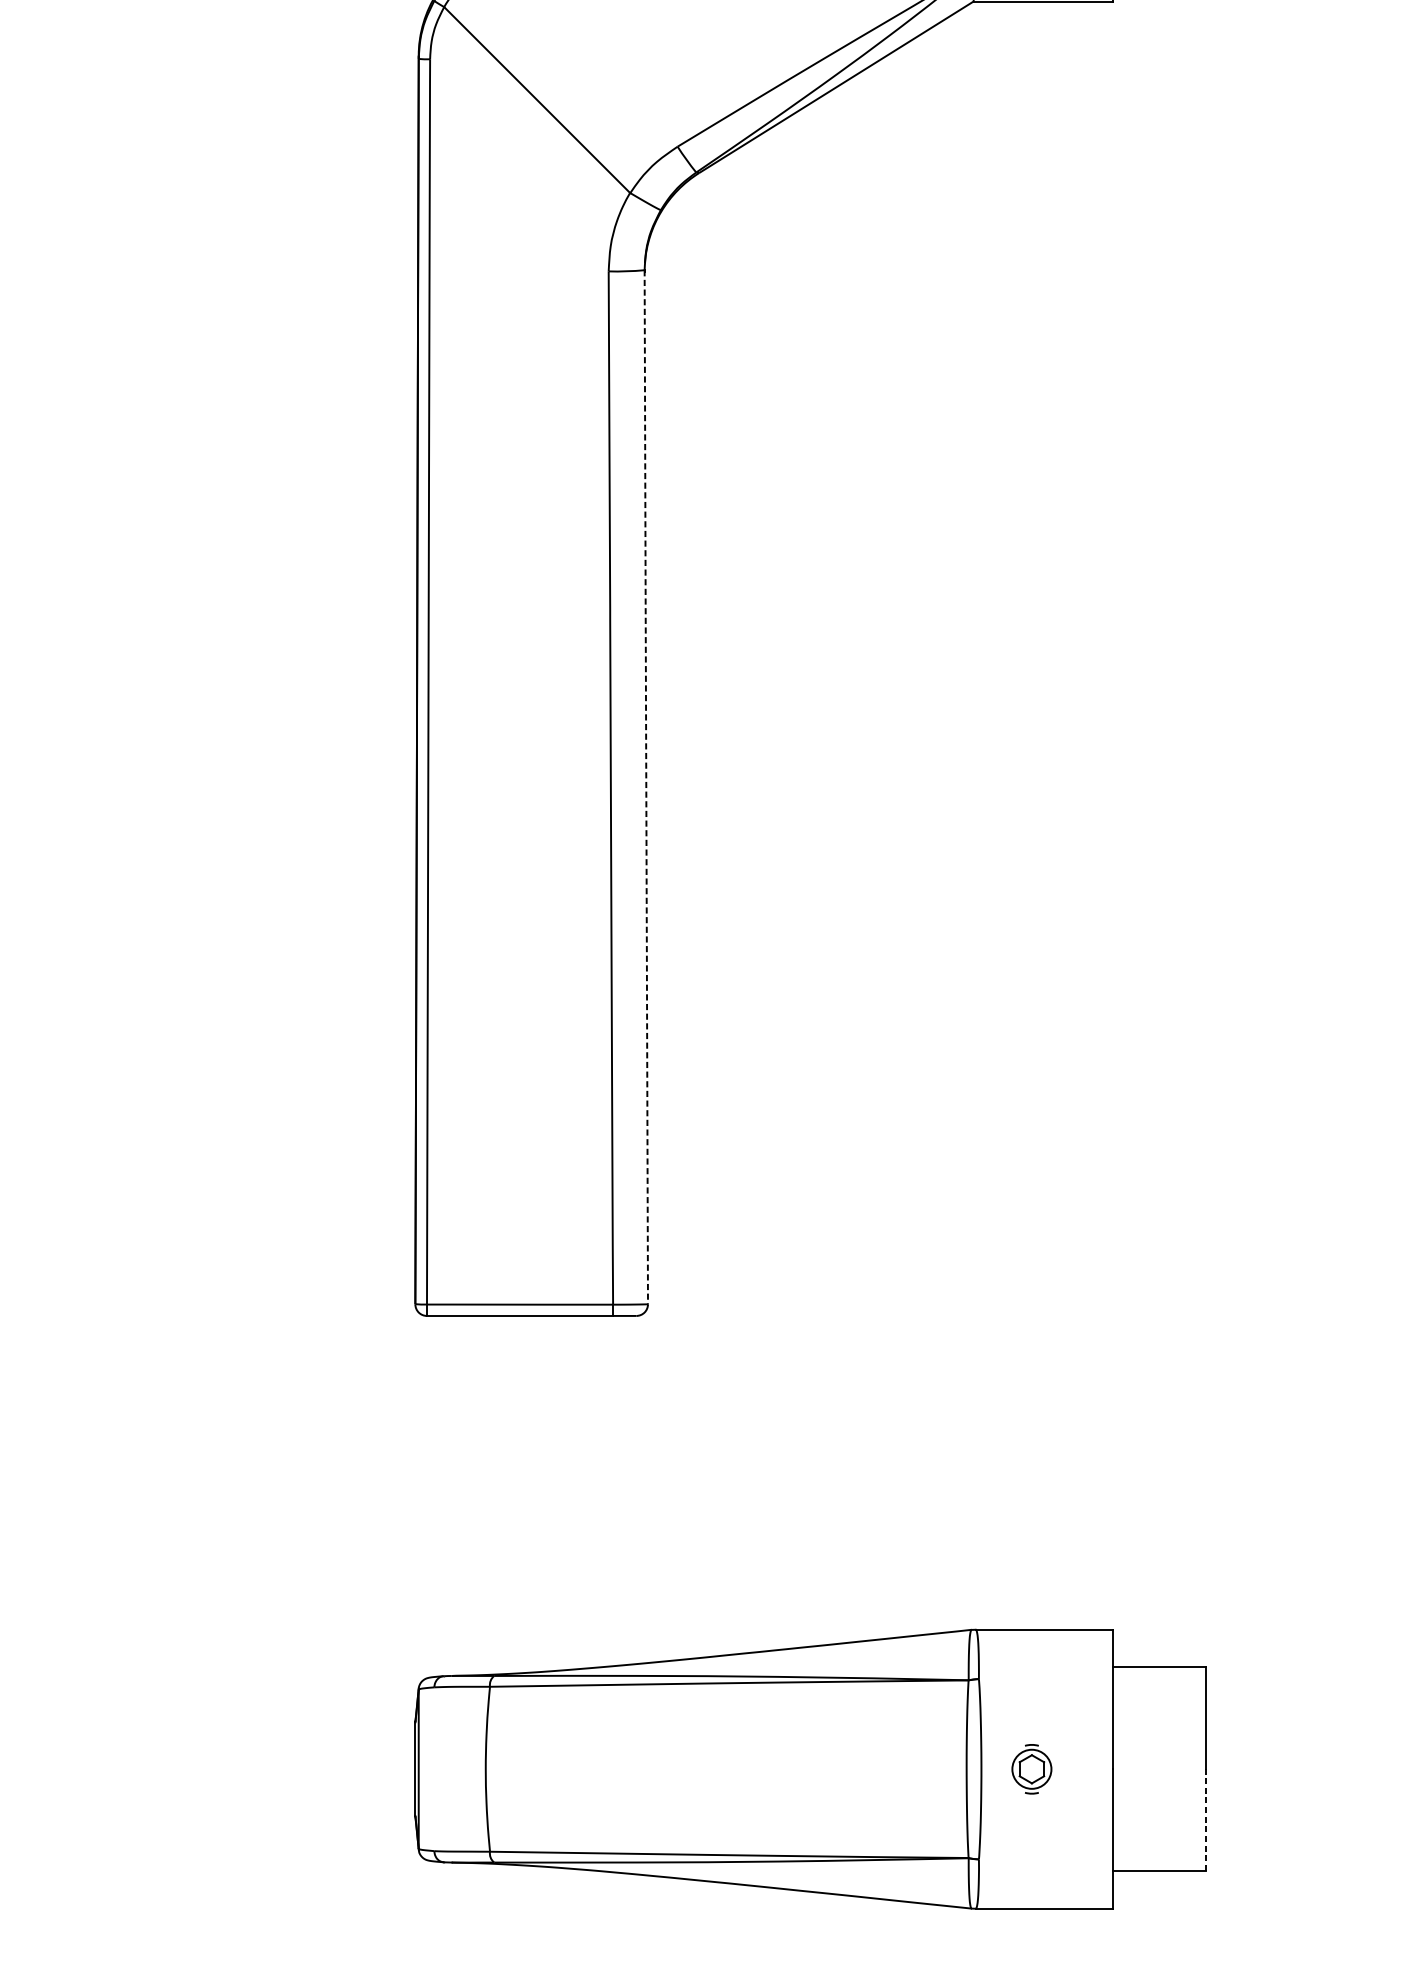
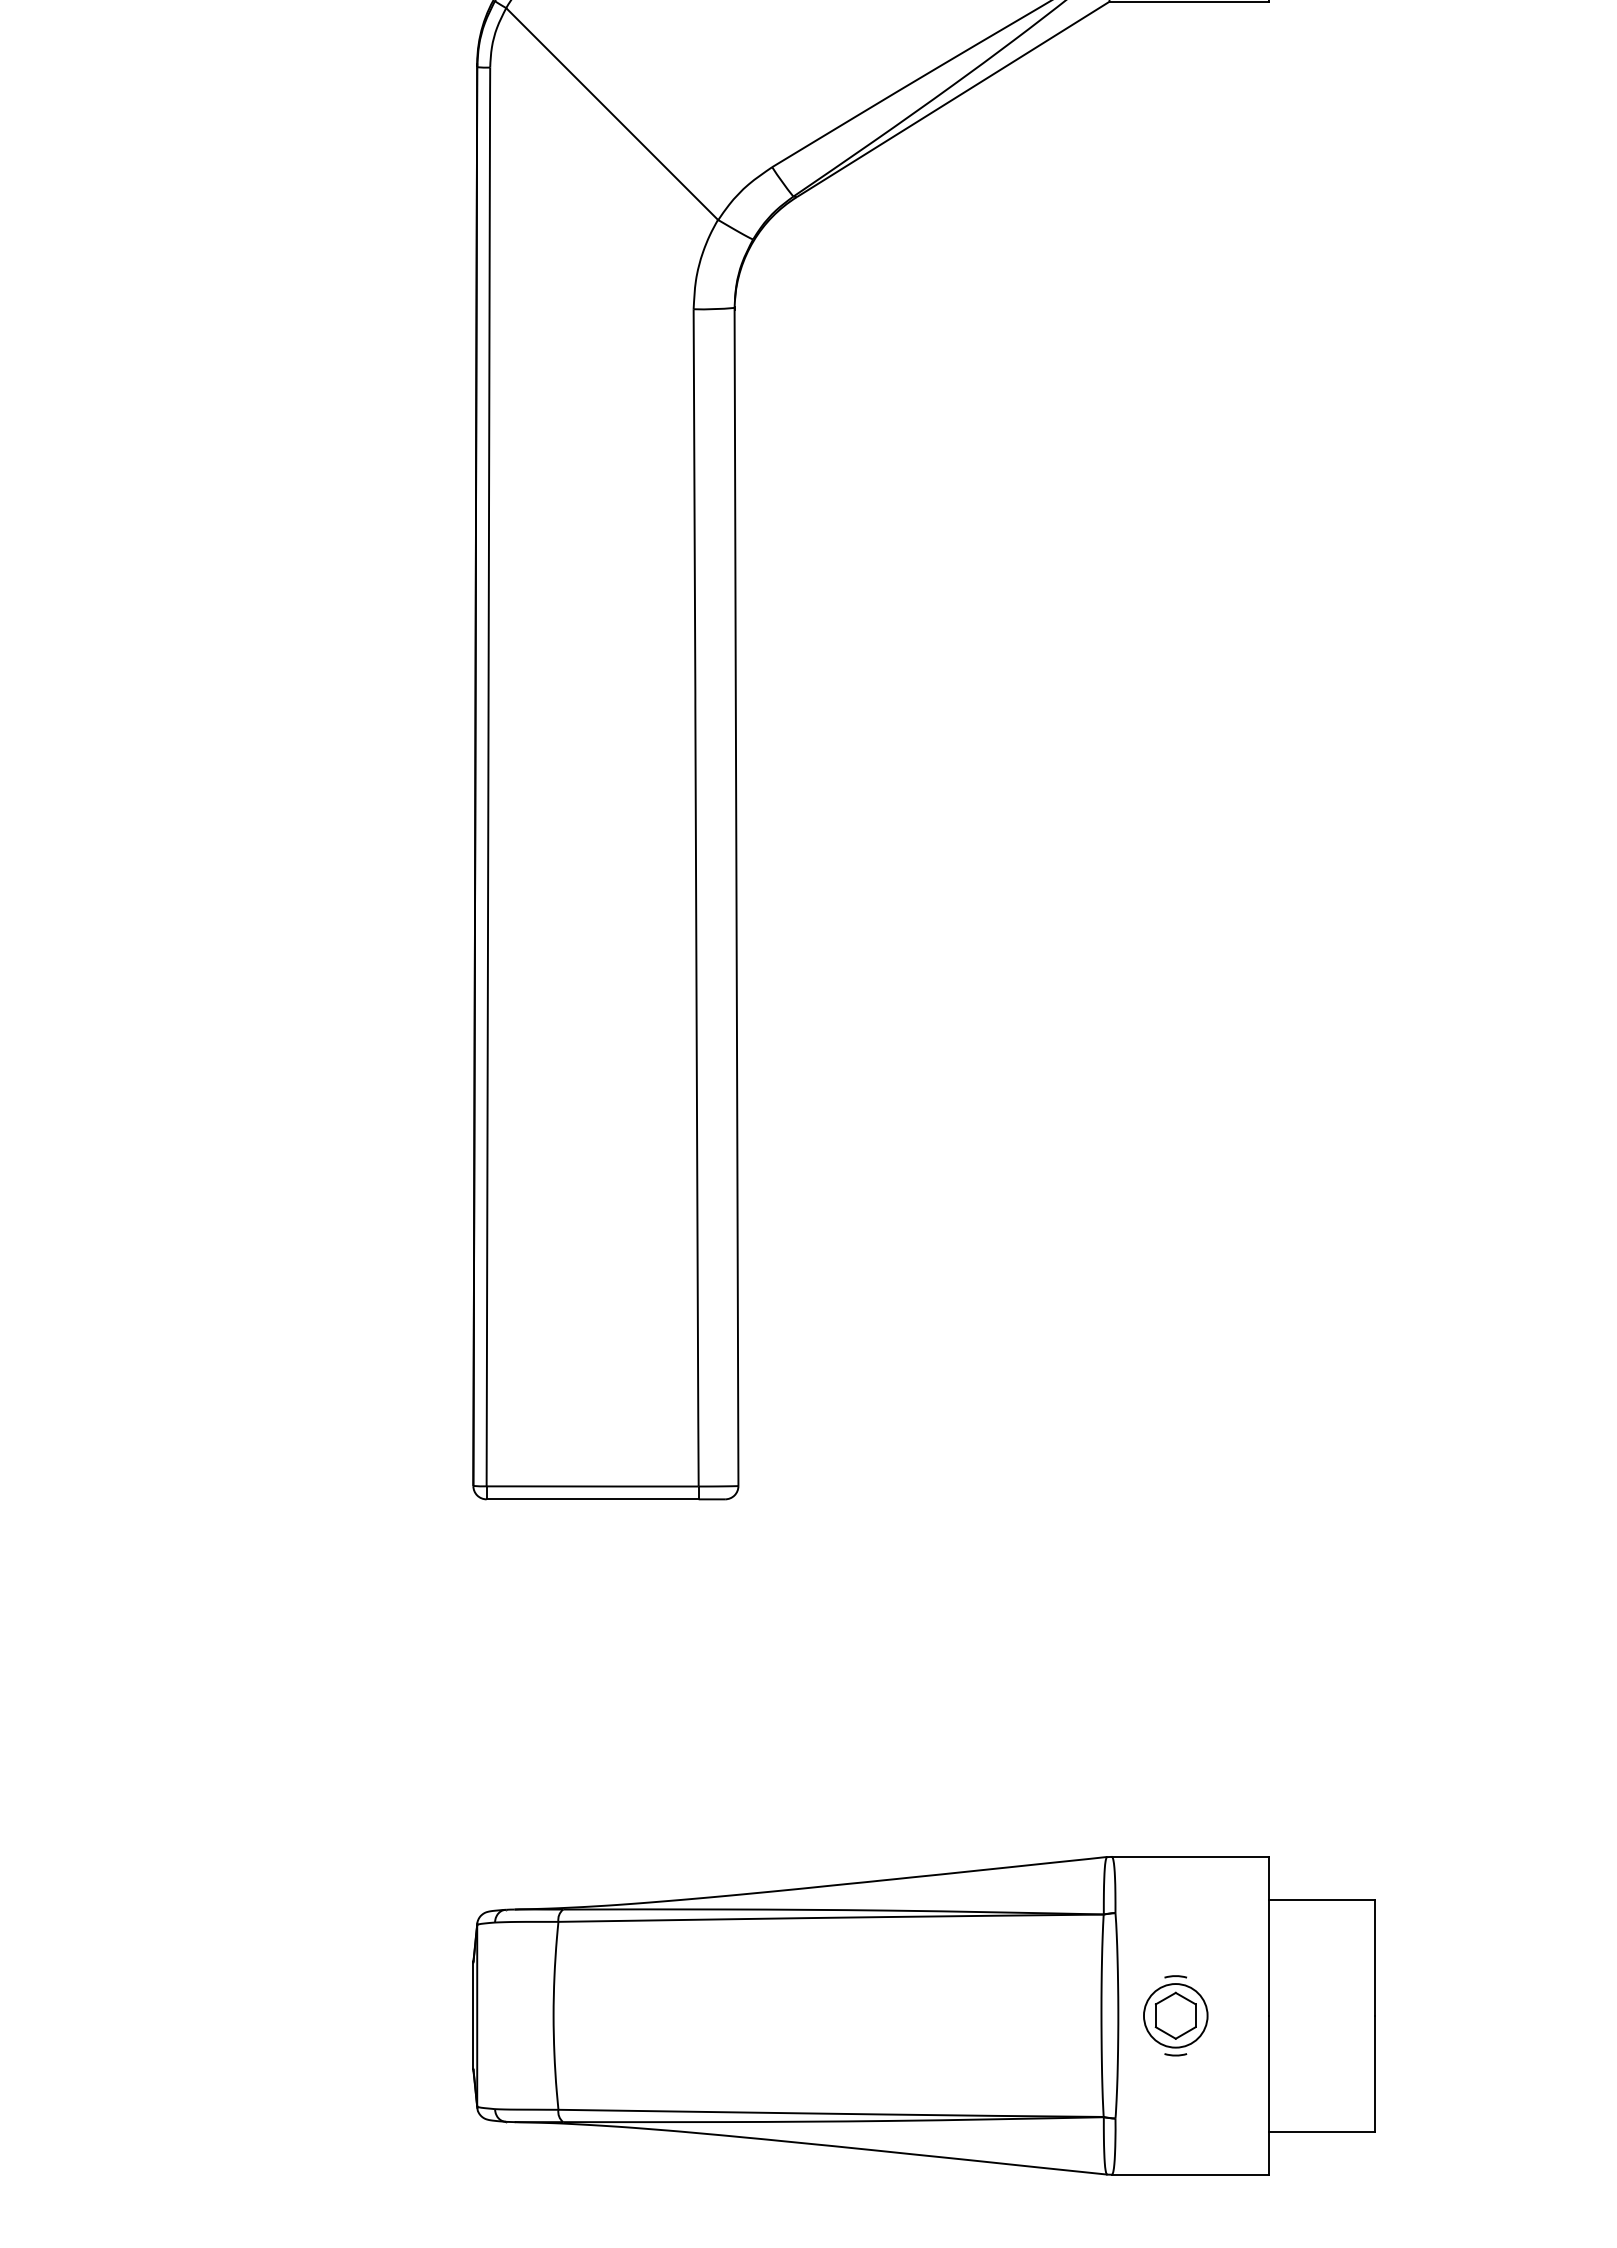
line: (646, 787) -> (736, 897), dashed -> solid
part: (1031, 1768) -> (1175, 2015), size x1.43
line: (1206, 1819) -> (1374, 2073), dashed -> solid

